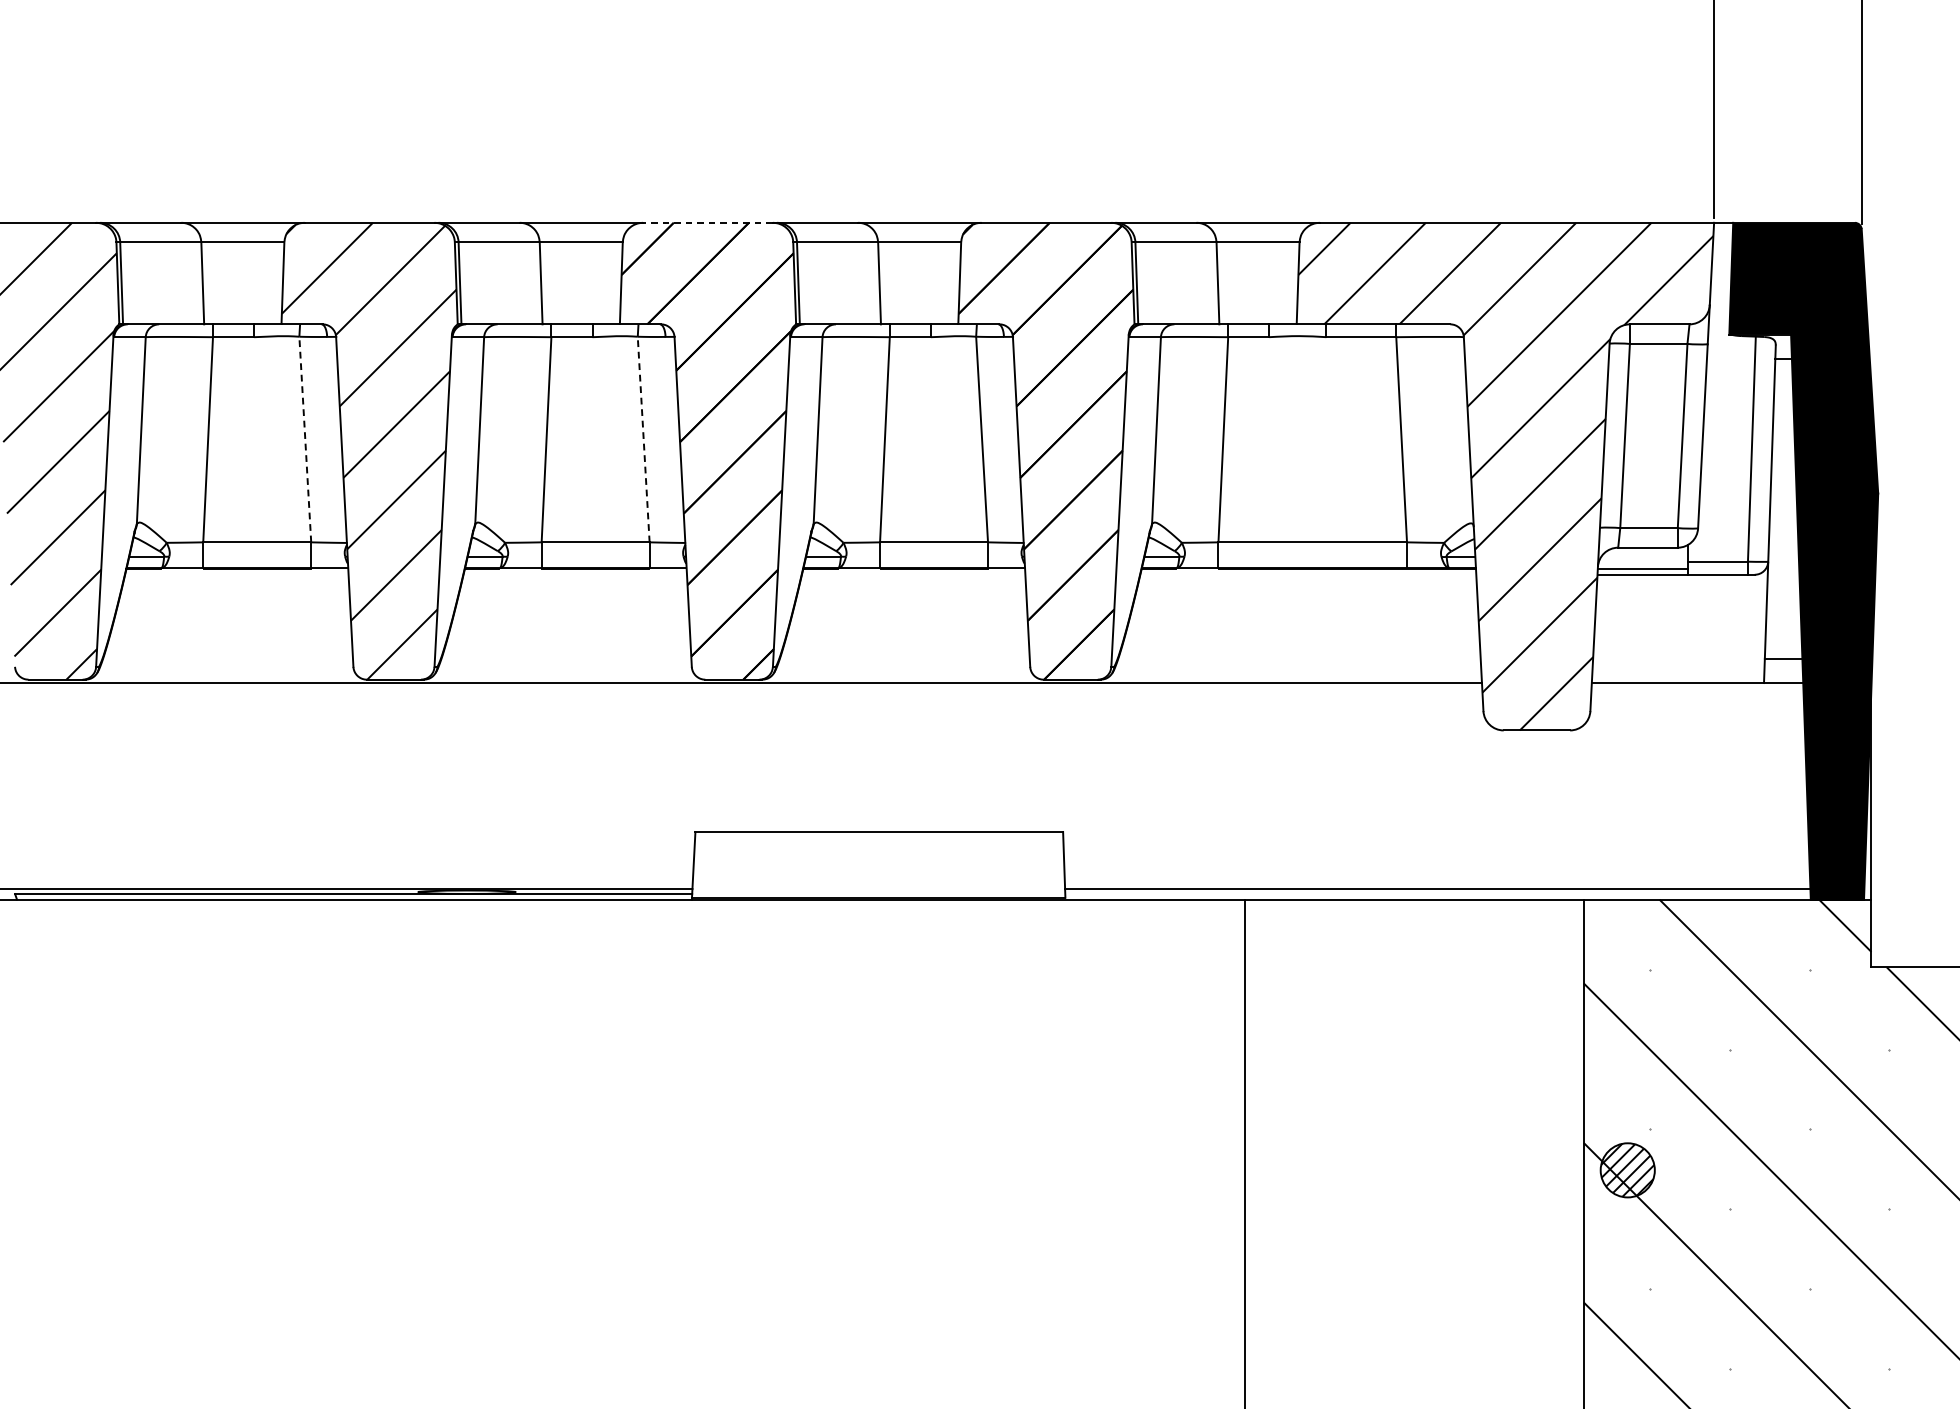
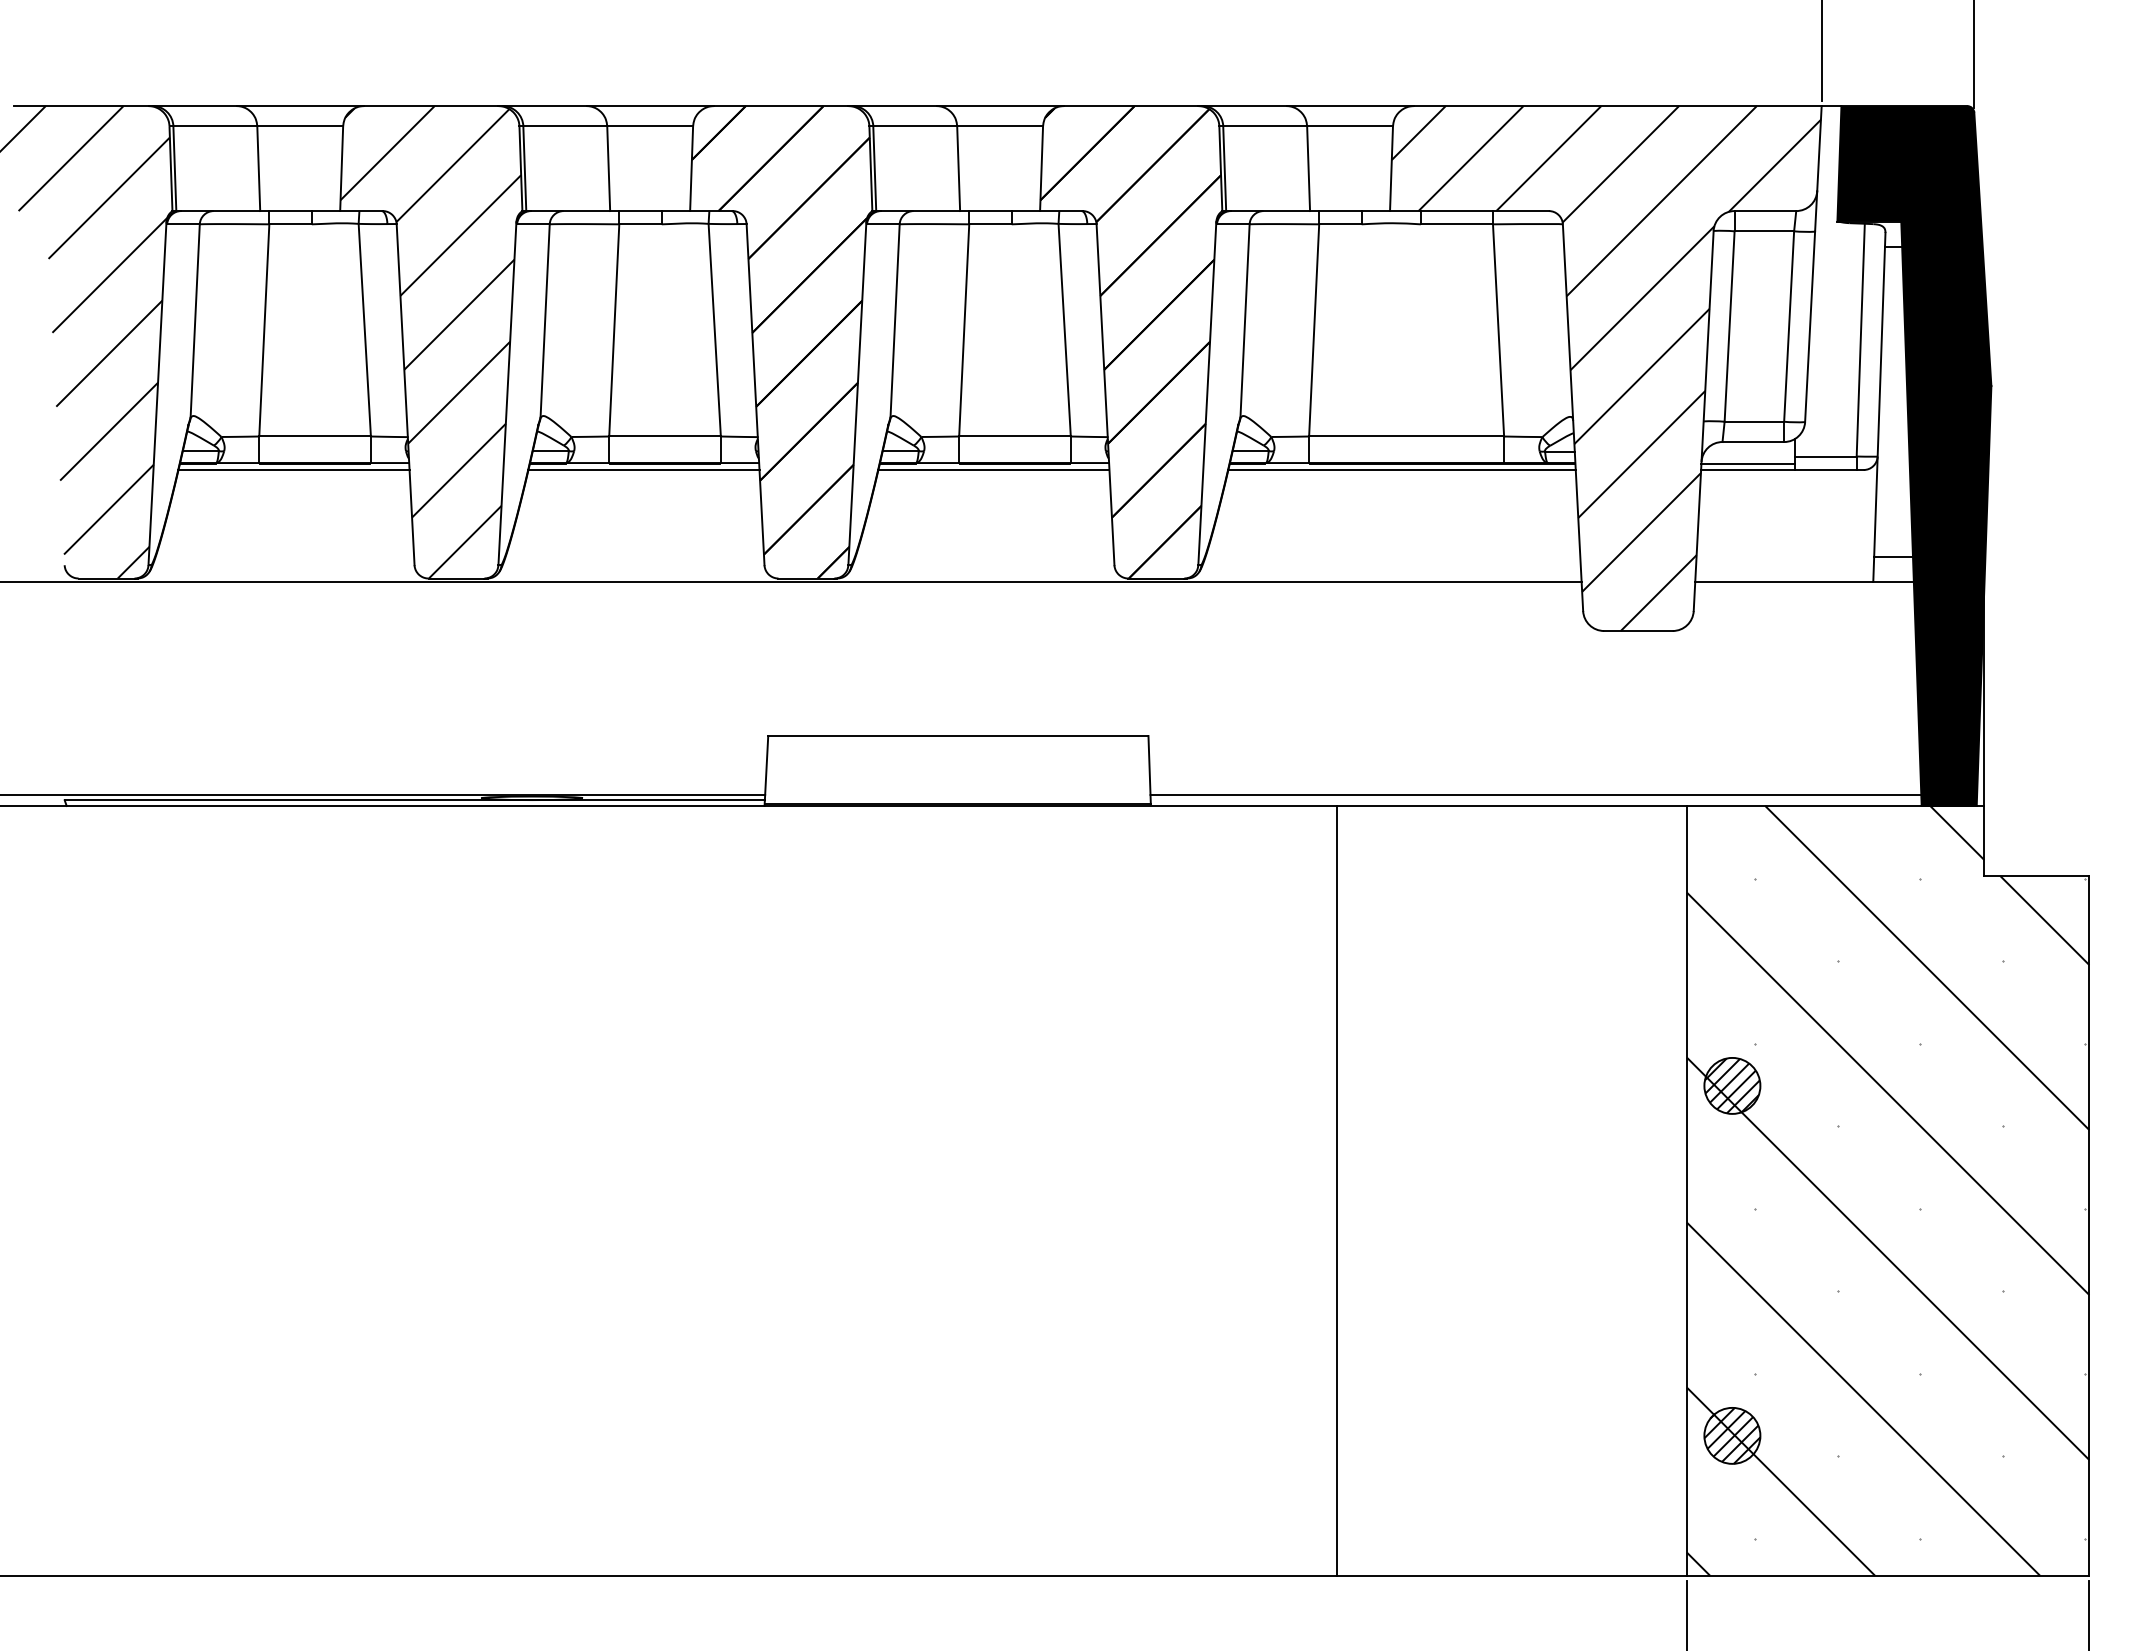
line: (707, 223) -> (780, 106), dashed -> solid
line: (305, 439) -> (364, 330), dashed -> solid
line: (643, 439) -> (714, 330), dashed -> solid
line: (236, 575) -> (293, 470), added
line: (574, 575) -> (643, 470), added
line: (913, 575) -> (993, 470), added
line: (1307, 575) -> (1401, 470), added

